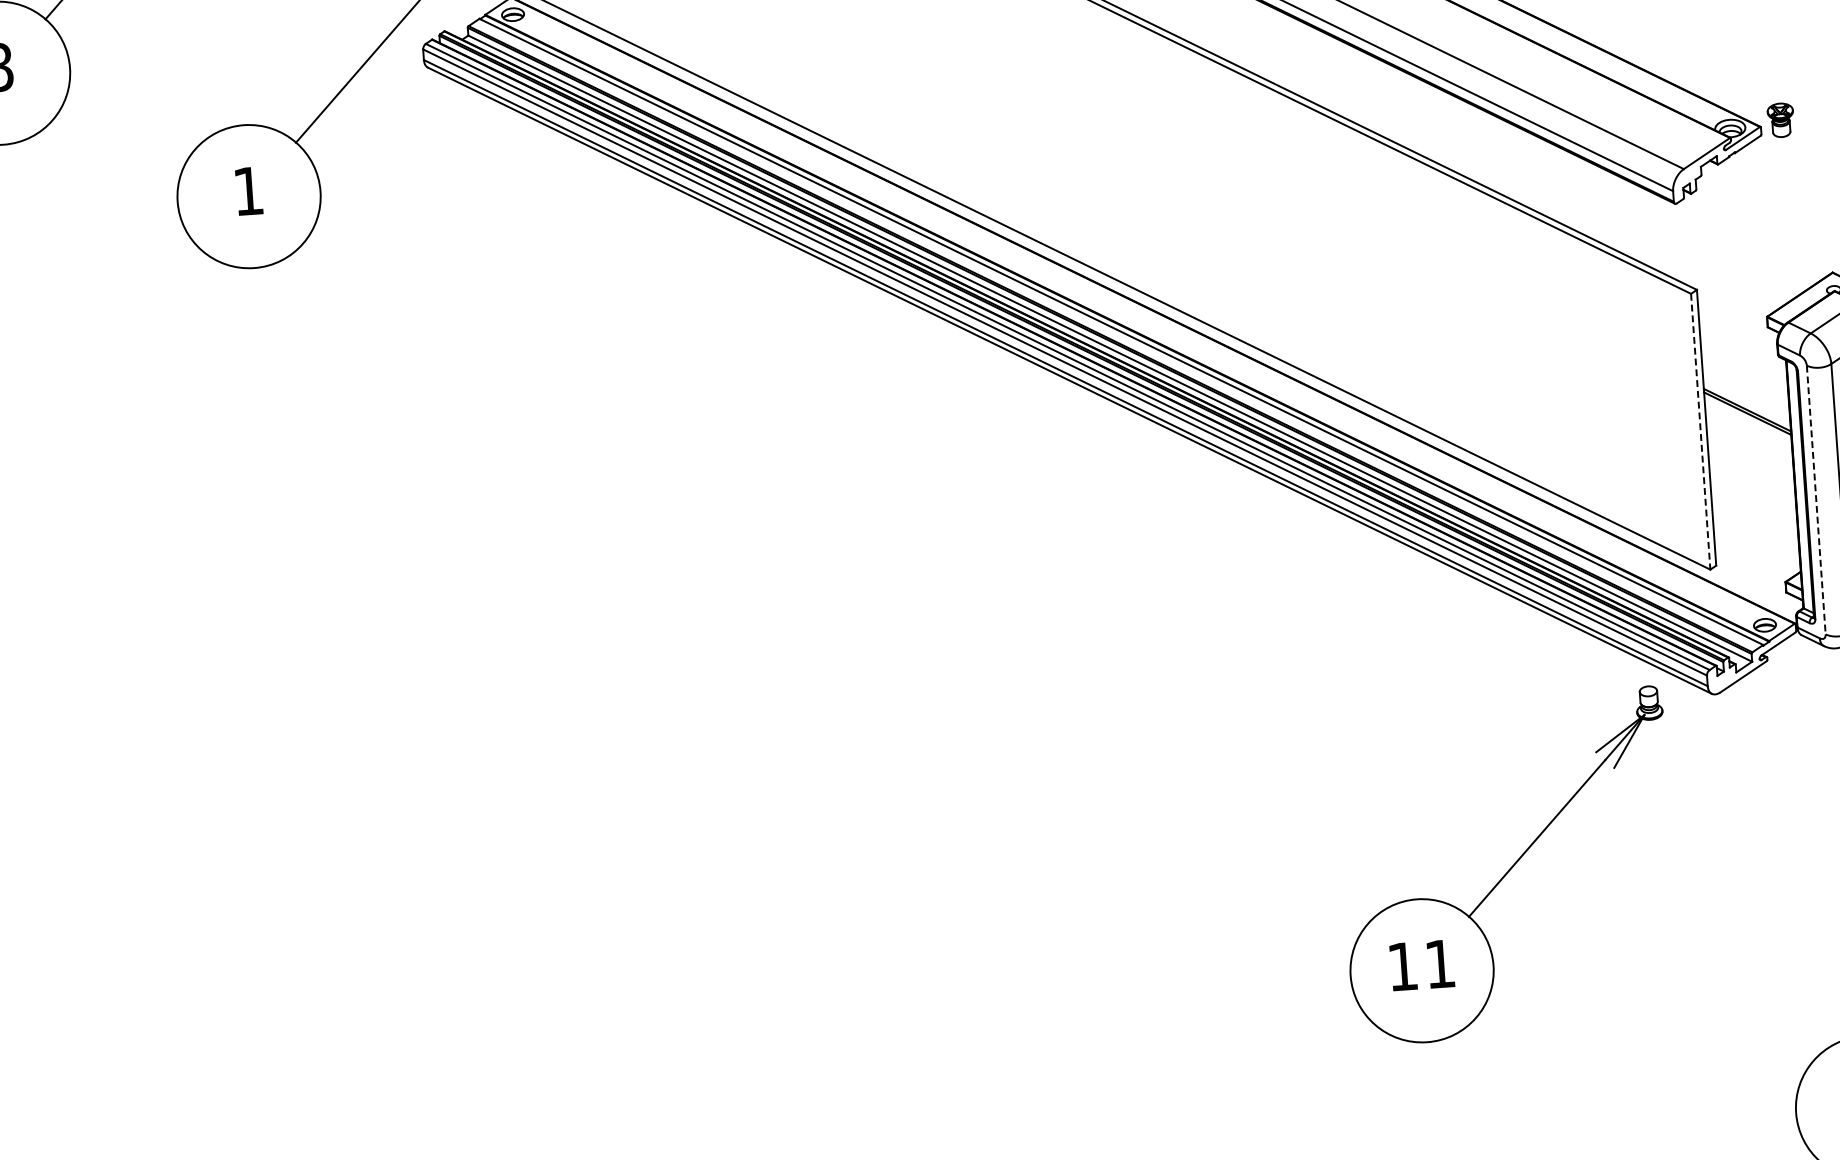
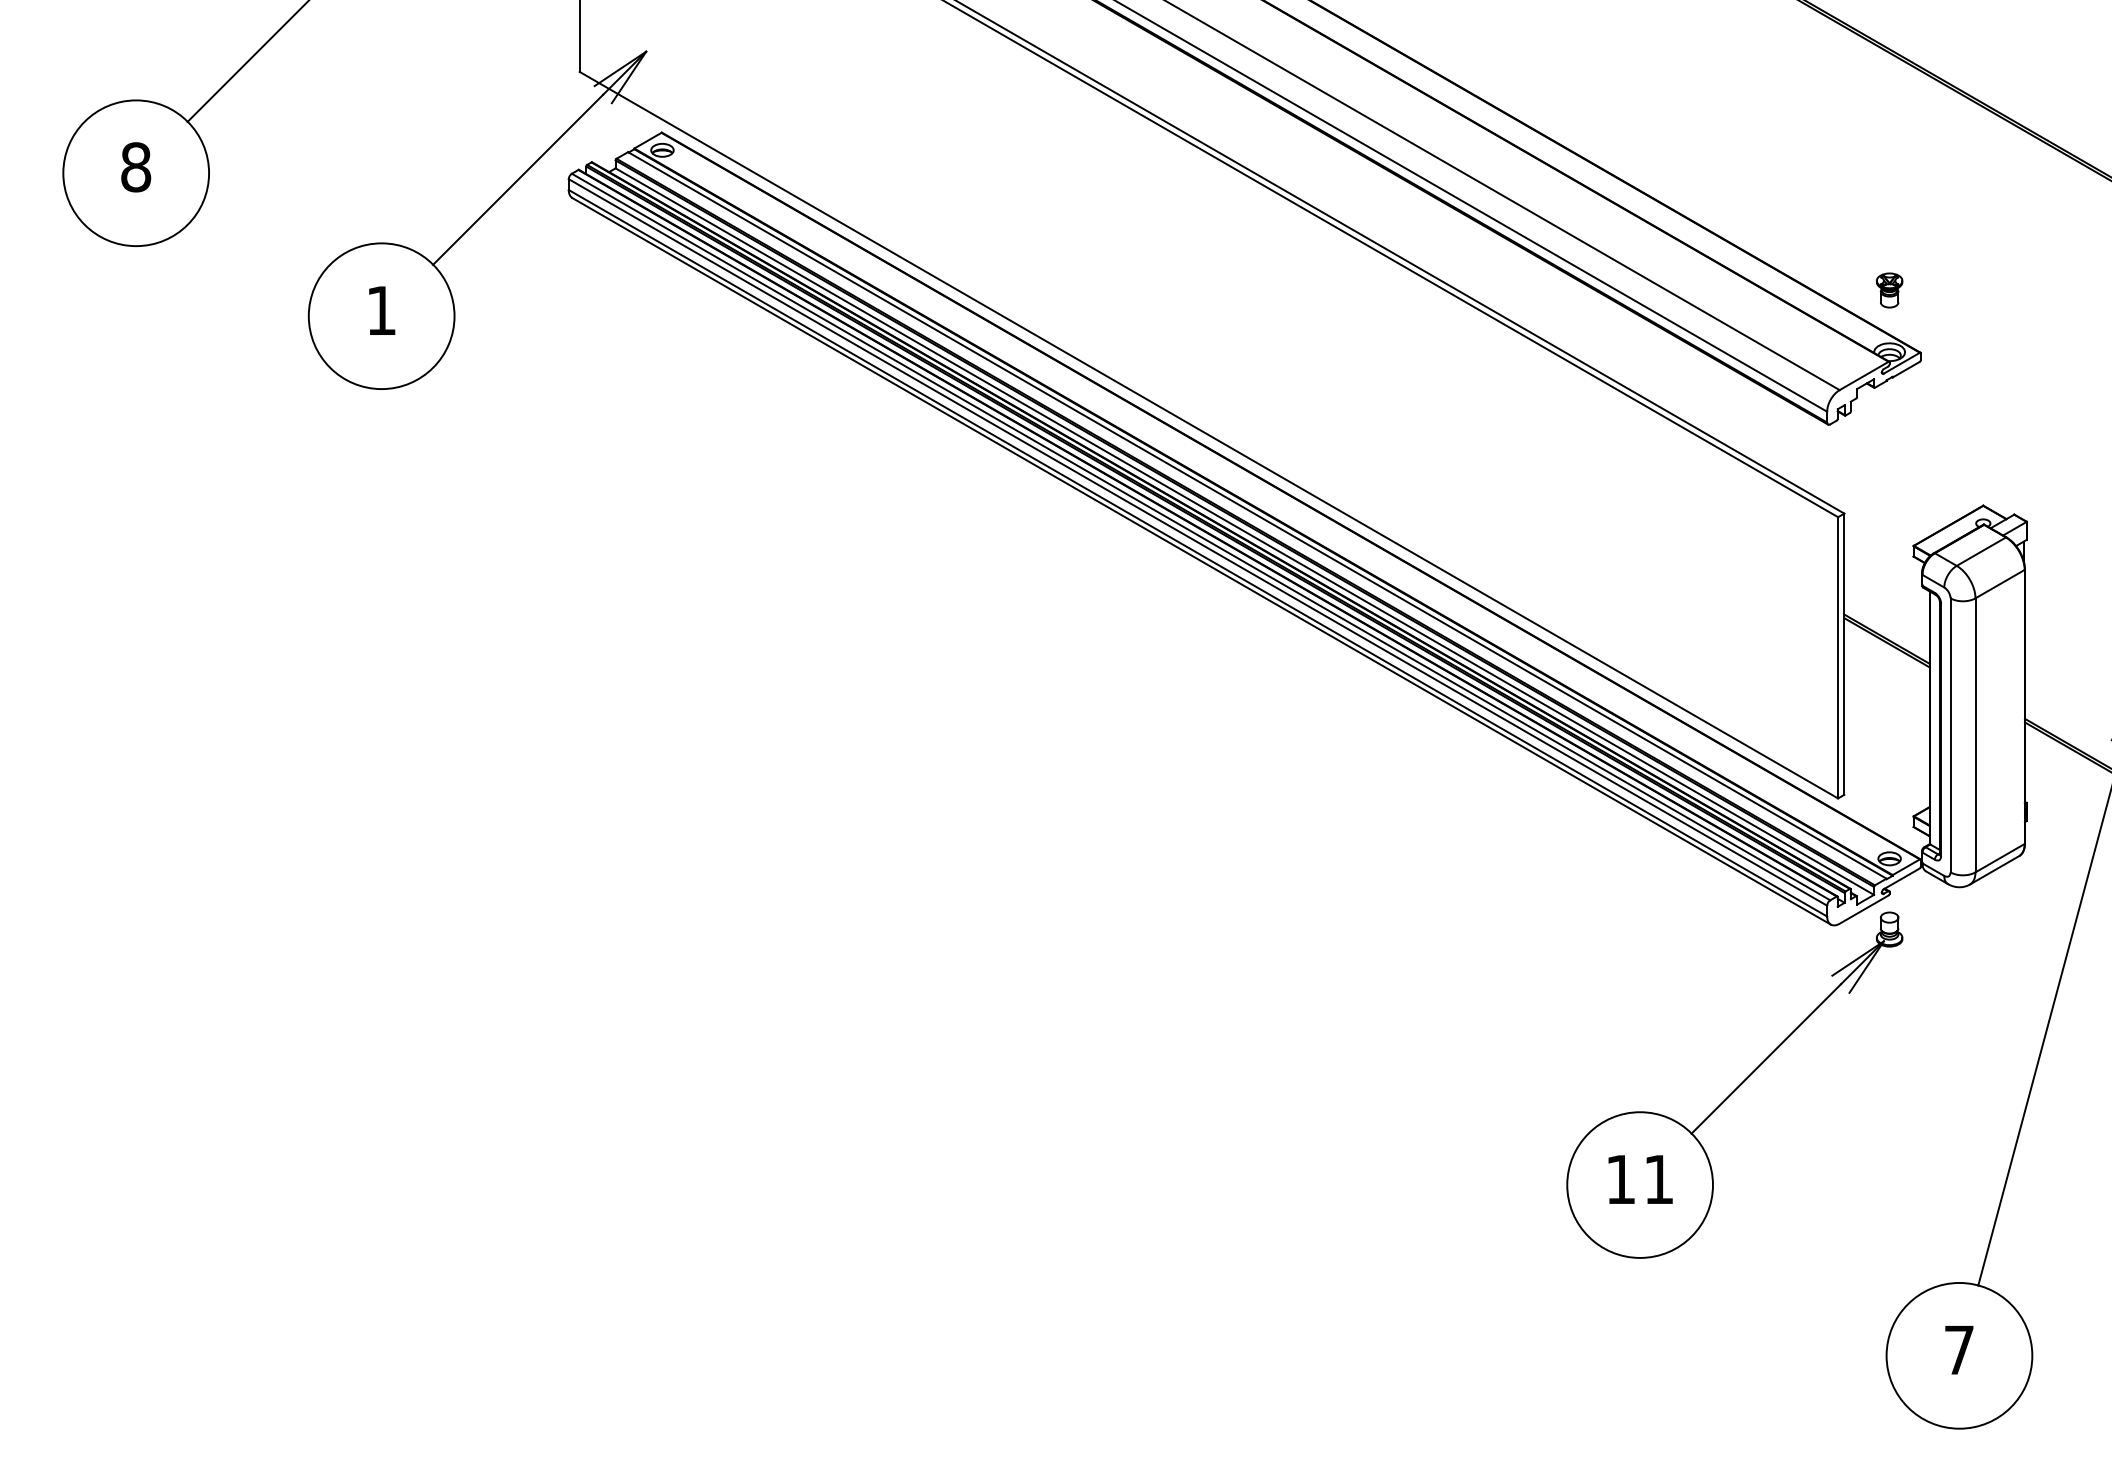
part: (1780, 120) -> (1889, 290), moved
line: (1701, 431) -> (1838, 657), dashed -> solid
line: (1816, 500) -> (1950, 735), dashed -> solid
part: (1507, 865) -> (1734, 1084), moved

